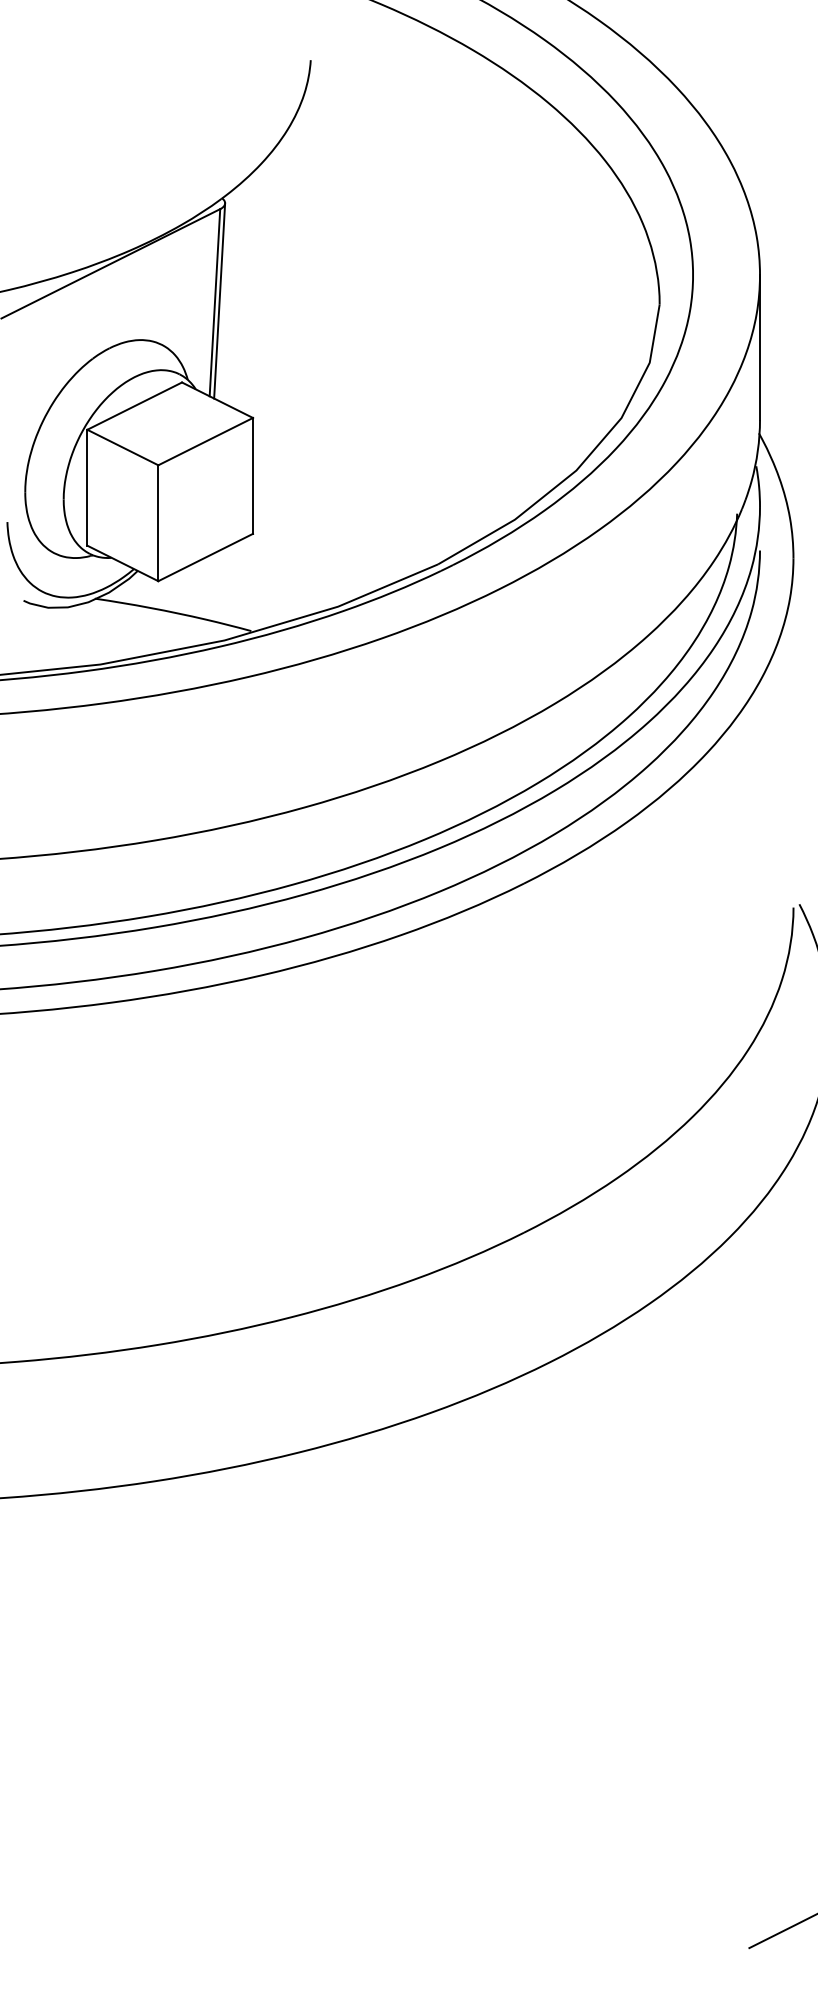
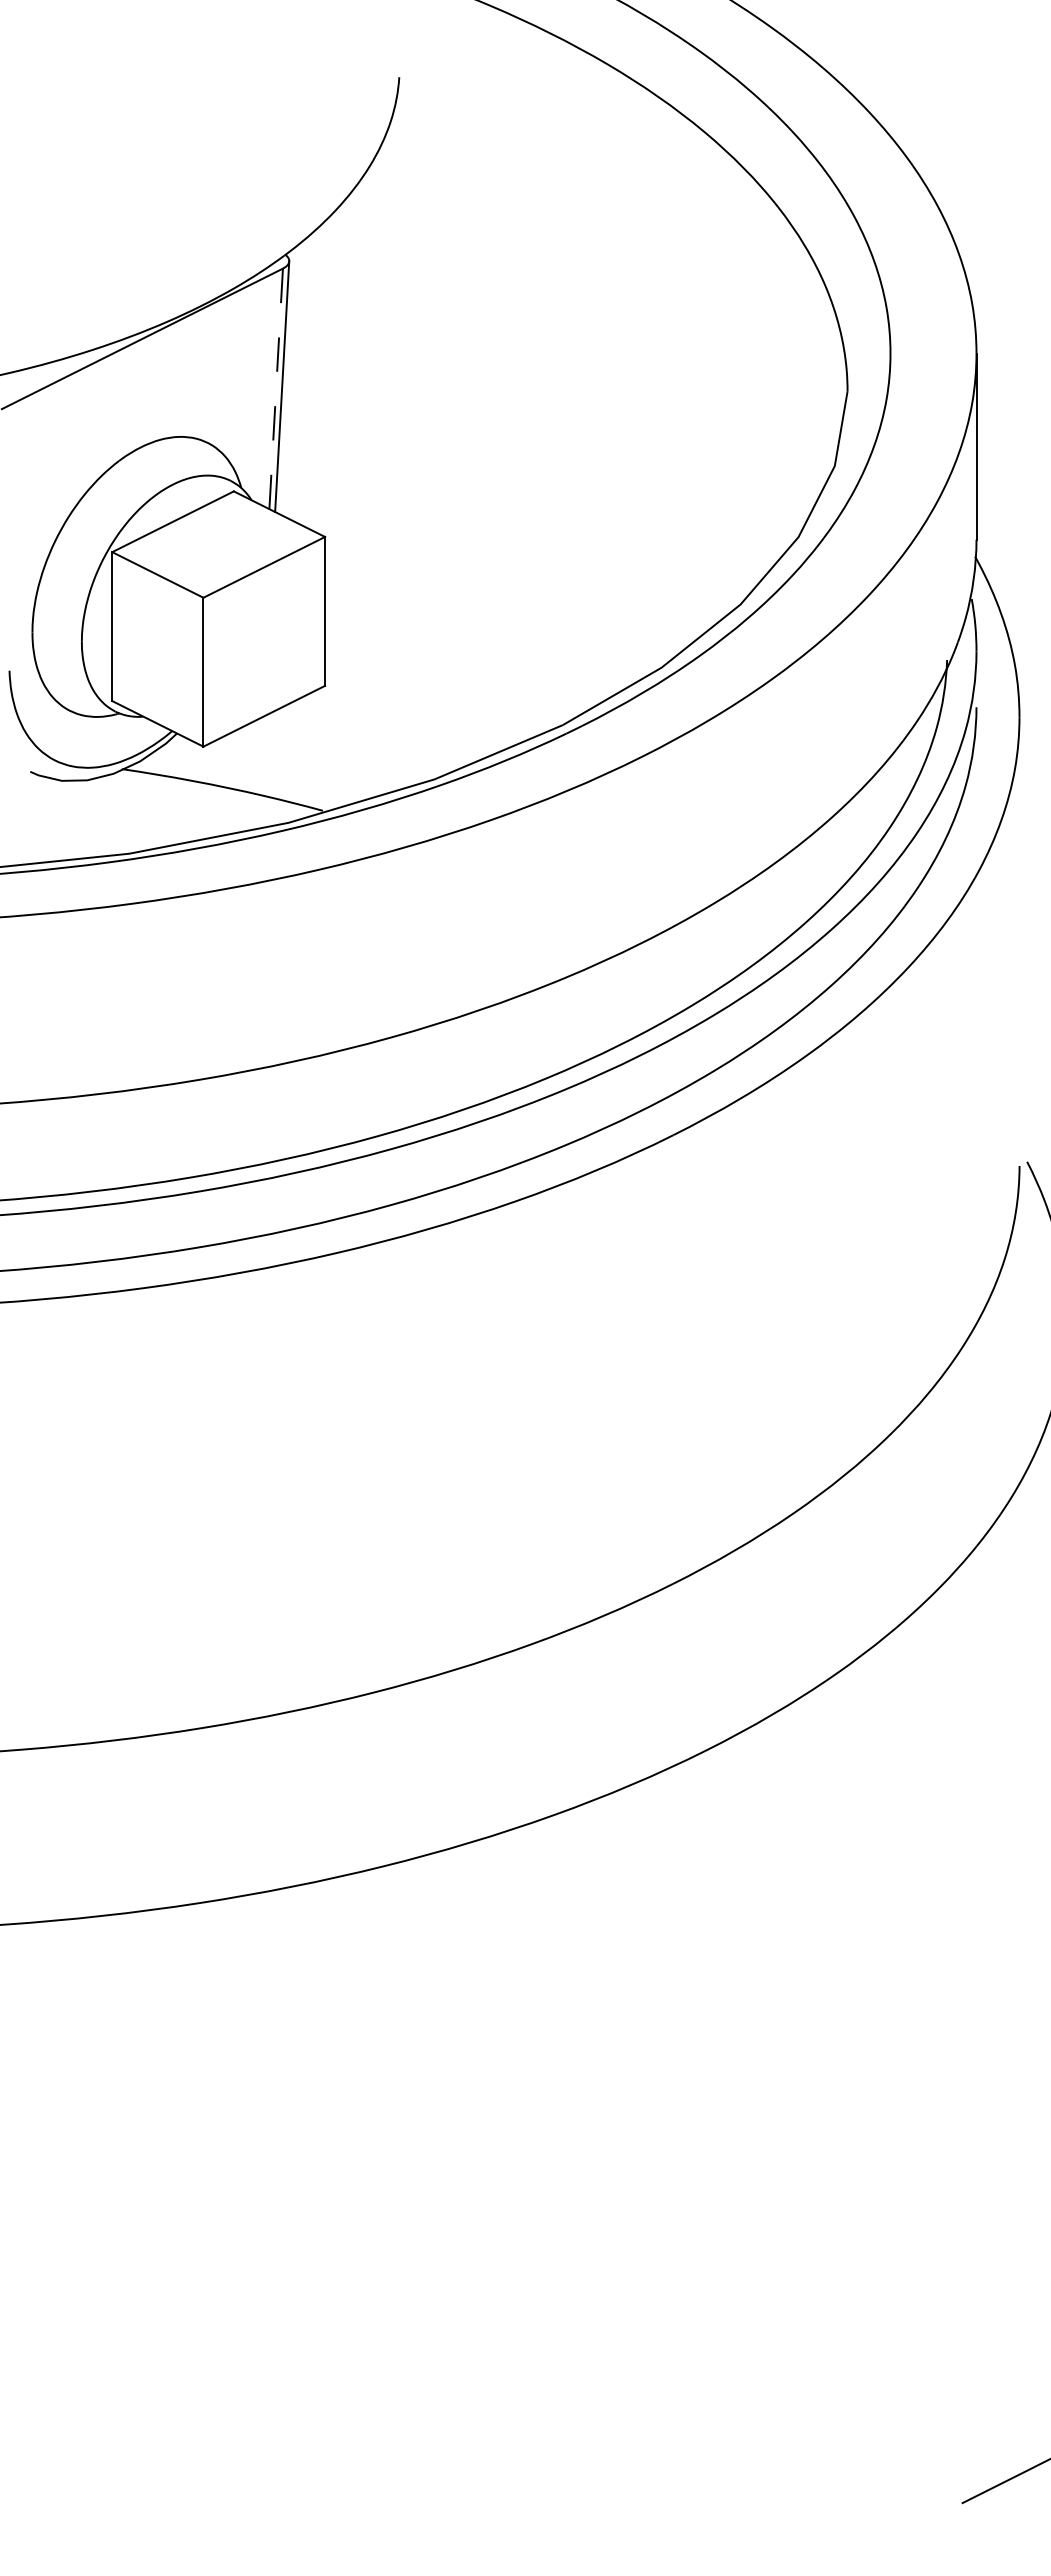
line: (215, 302) -> (276, 388), solid -> dashed

